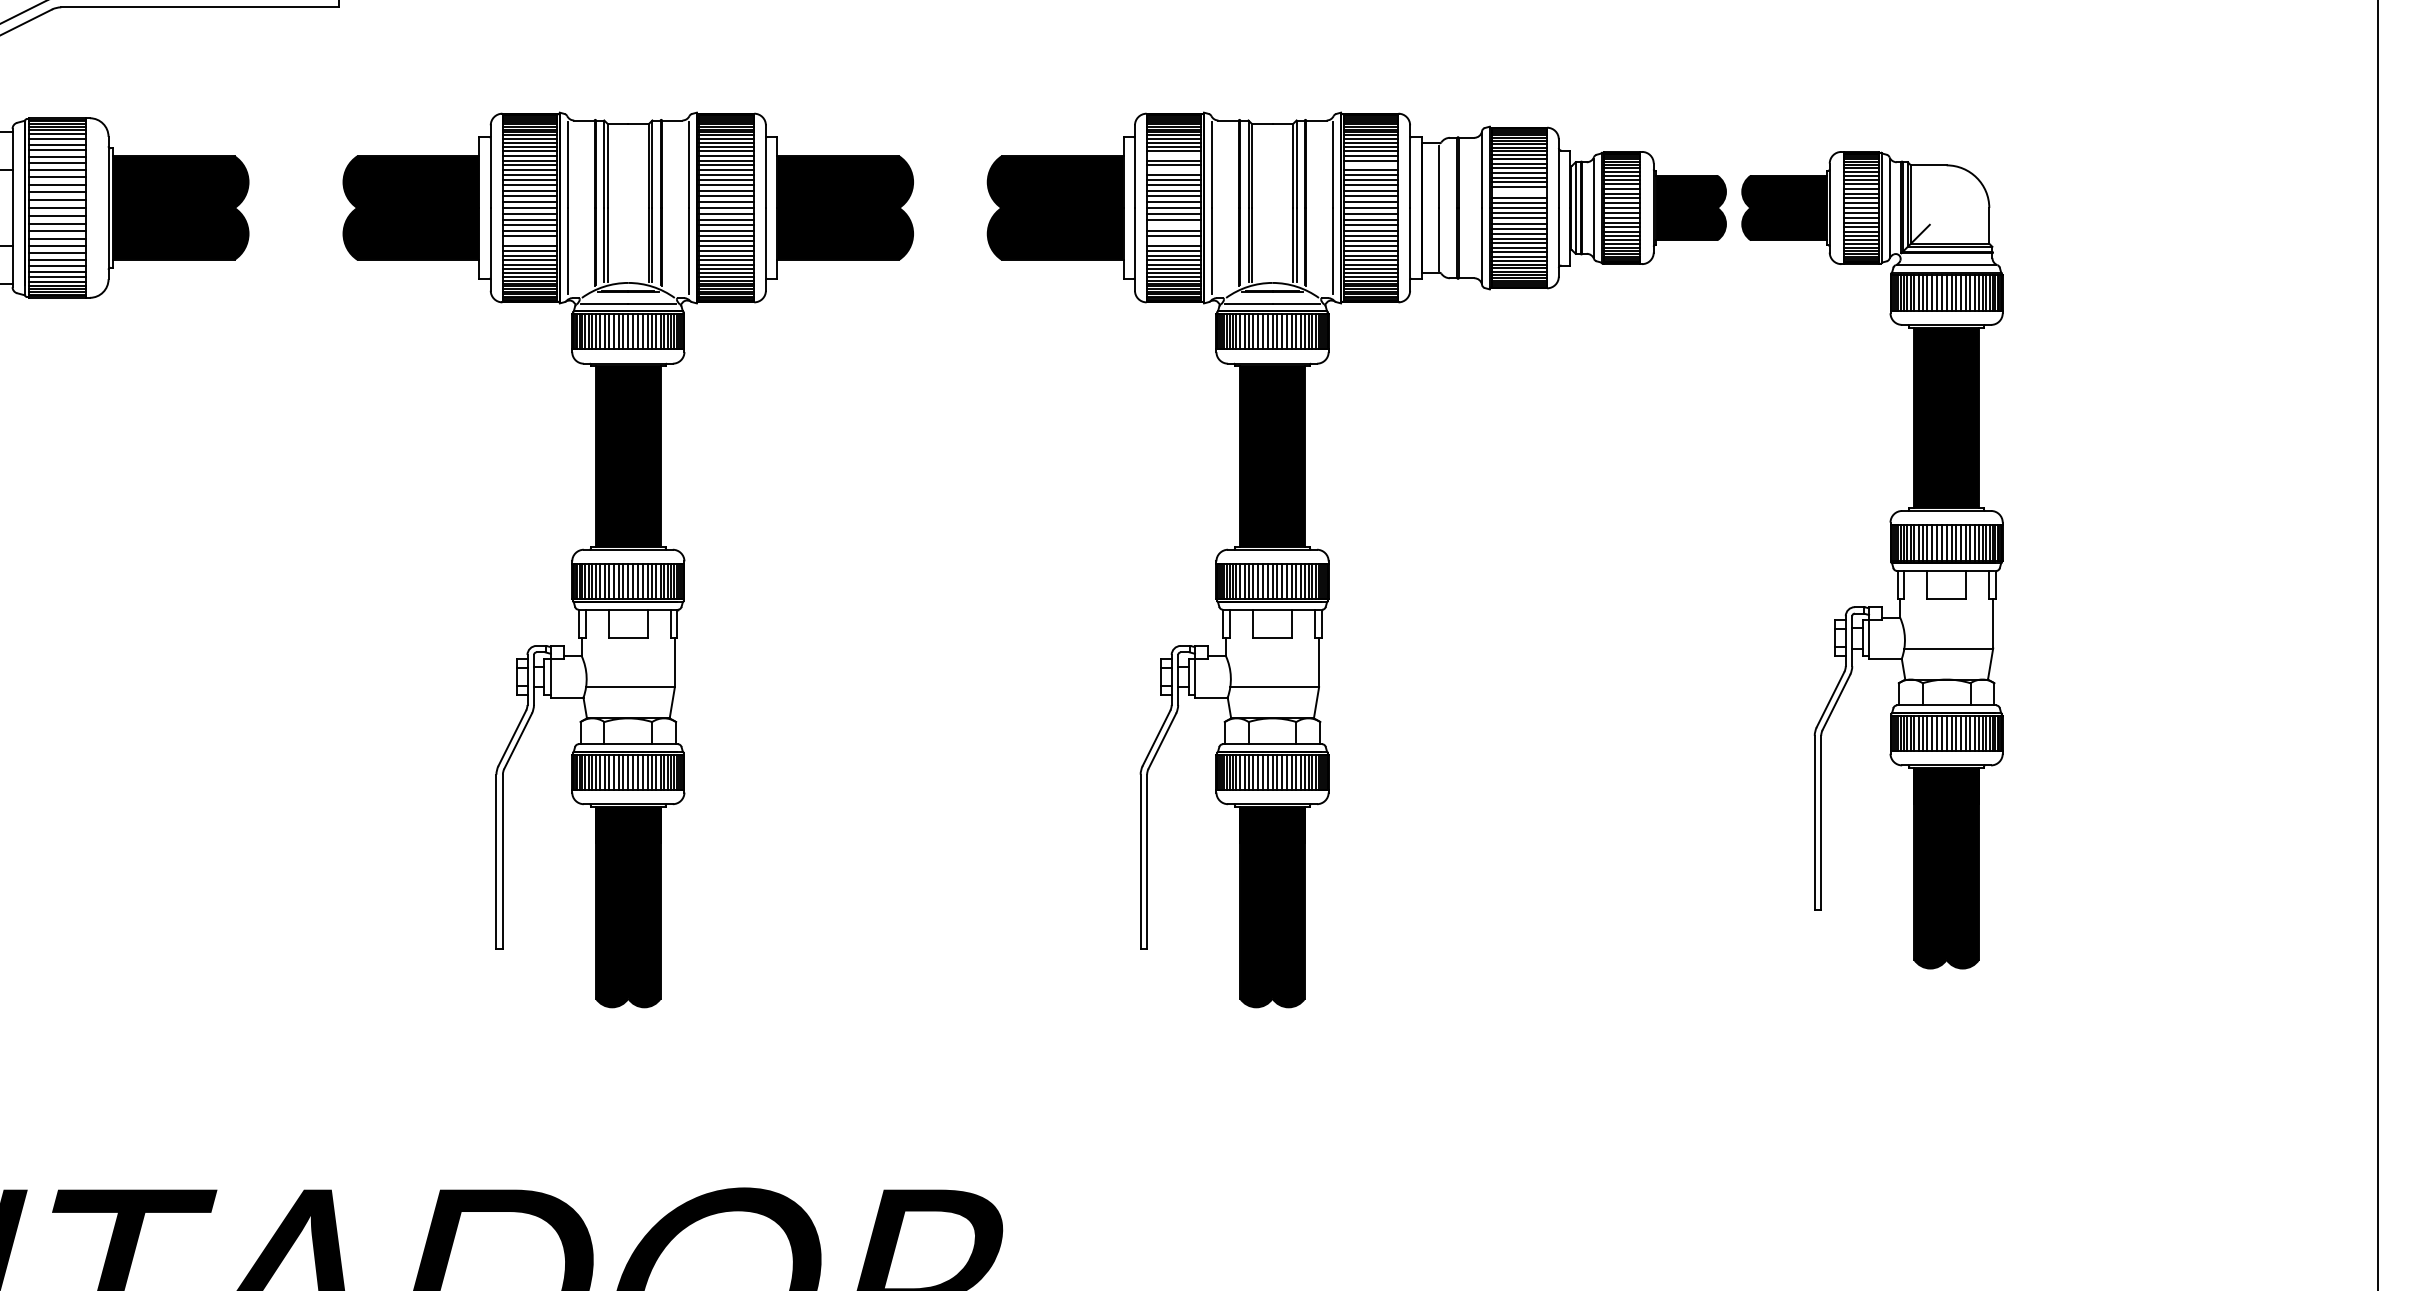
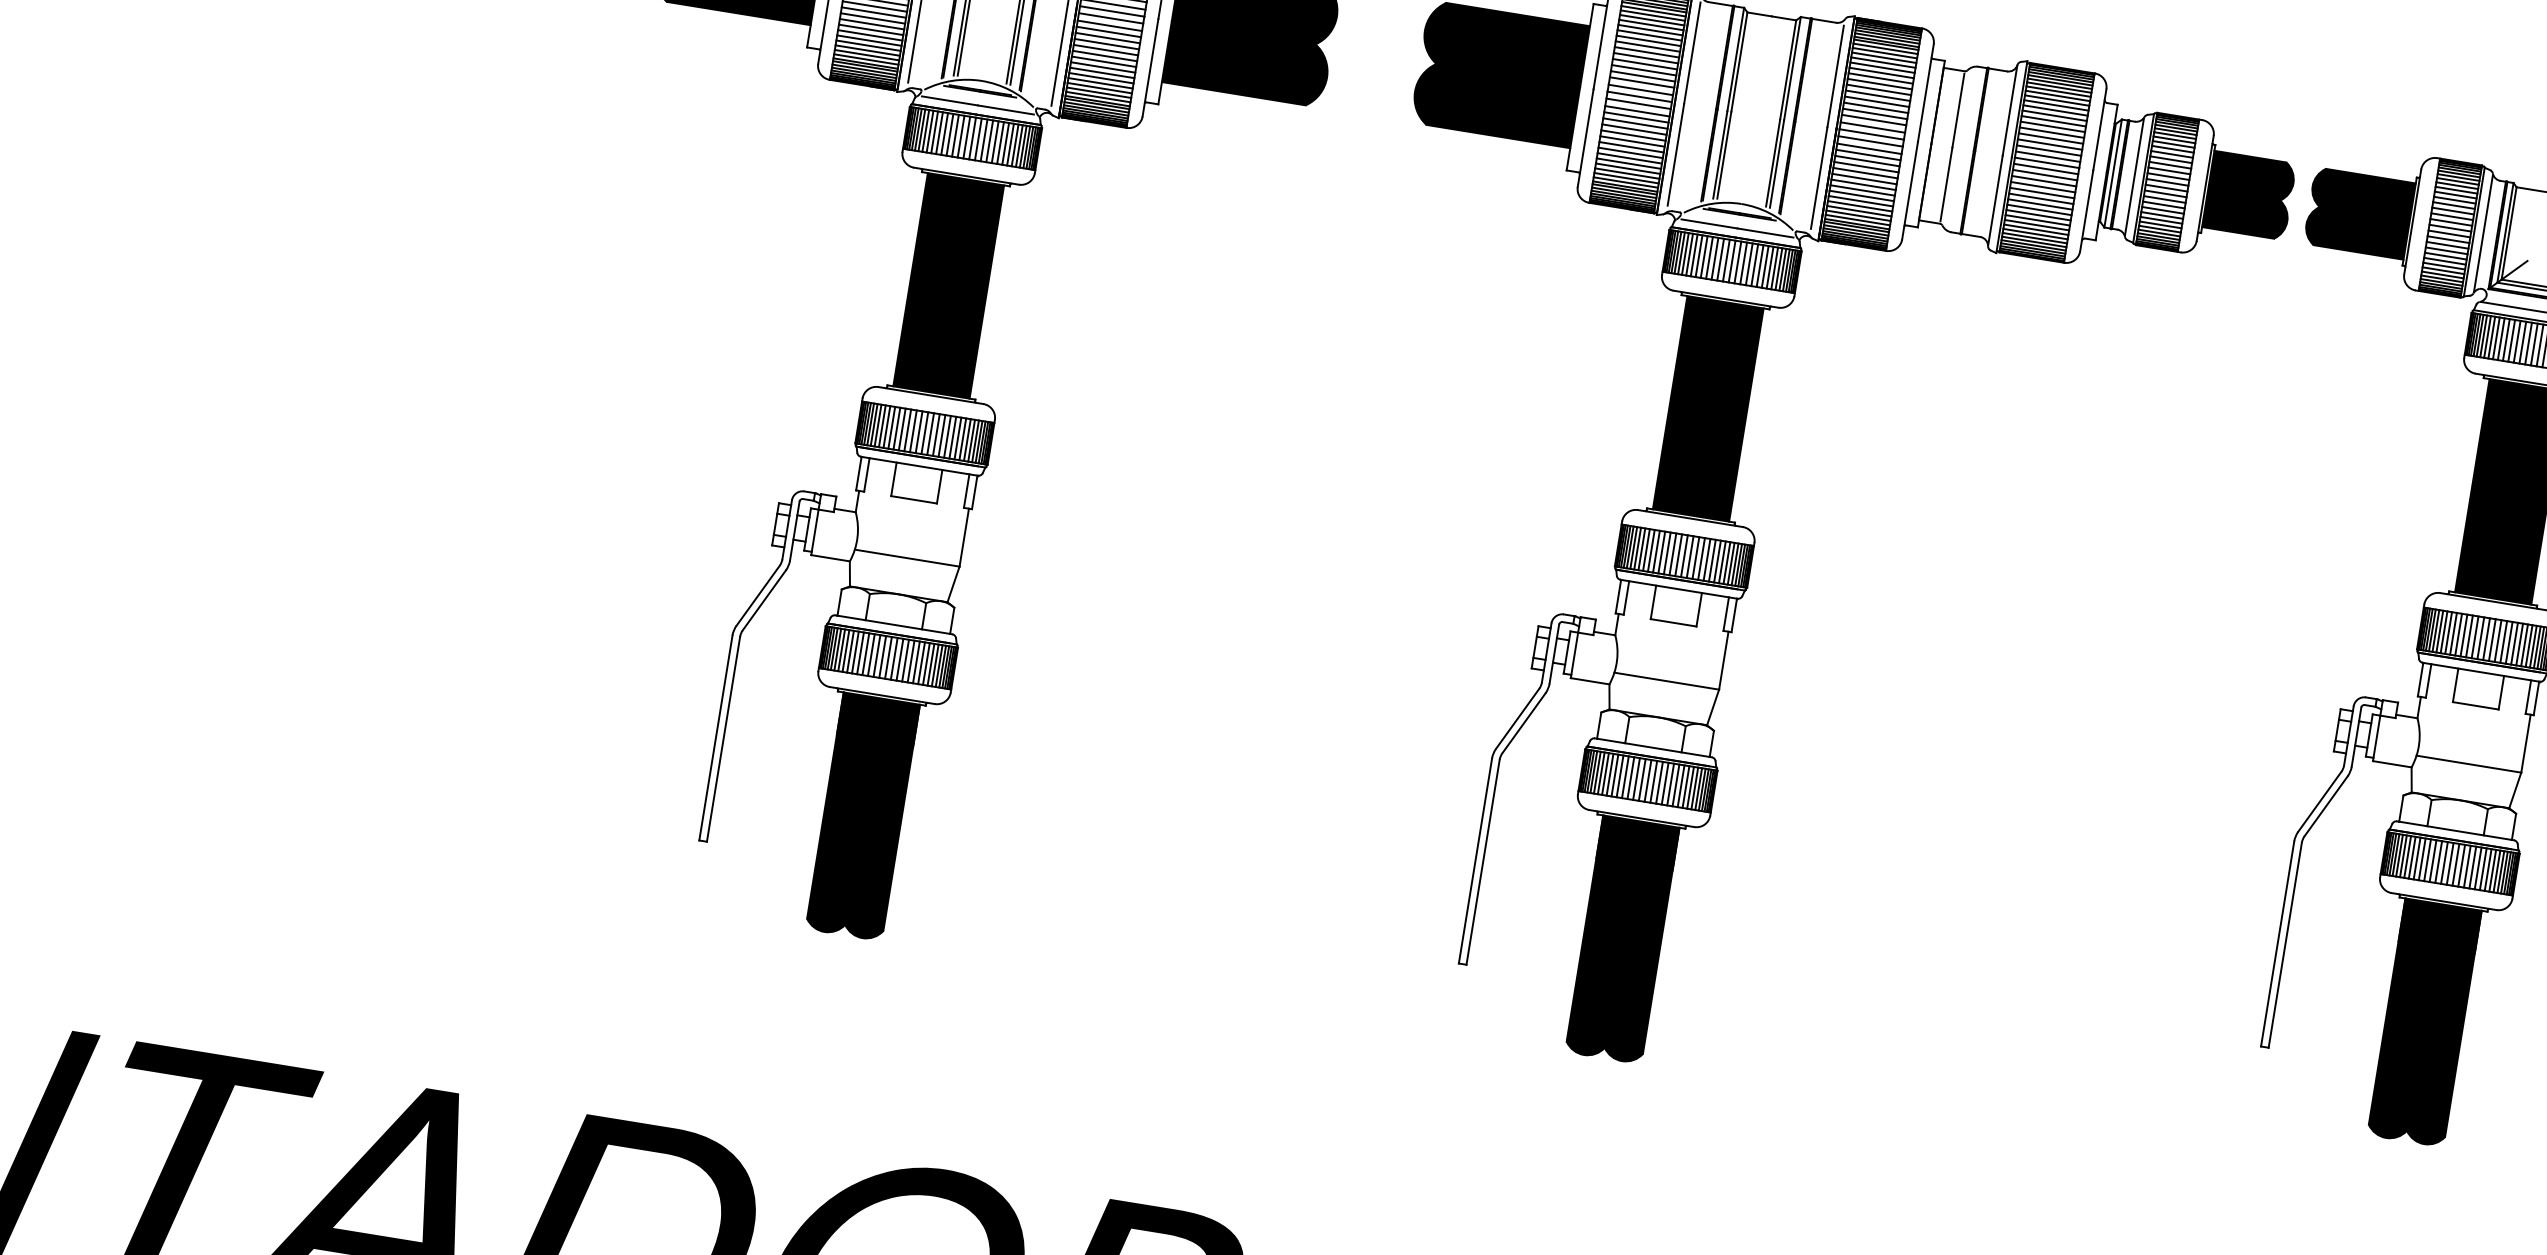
line: (1173, 155) -> (1649, 34), added
line: (1370, 165) -> (1879, 84), added
line: (1173, 170) -> (1646, 52), added
line: (1519, 192) -> (2049, 144), added
line: (1173, 225) -> (1635, 117), added
line: (529, 240) -> (873, 12), added
line: (1173, 240) -> (1632, 135), added

